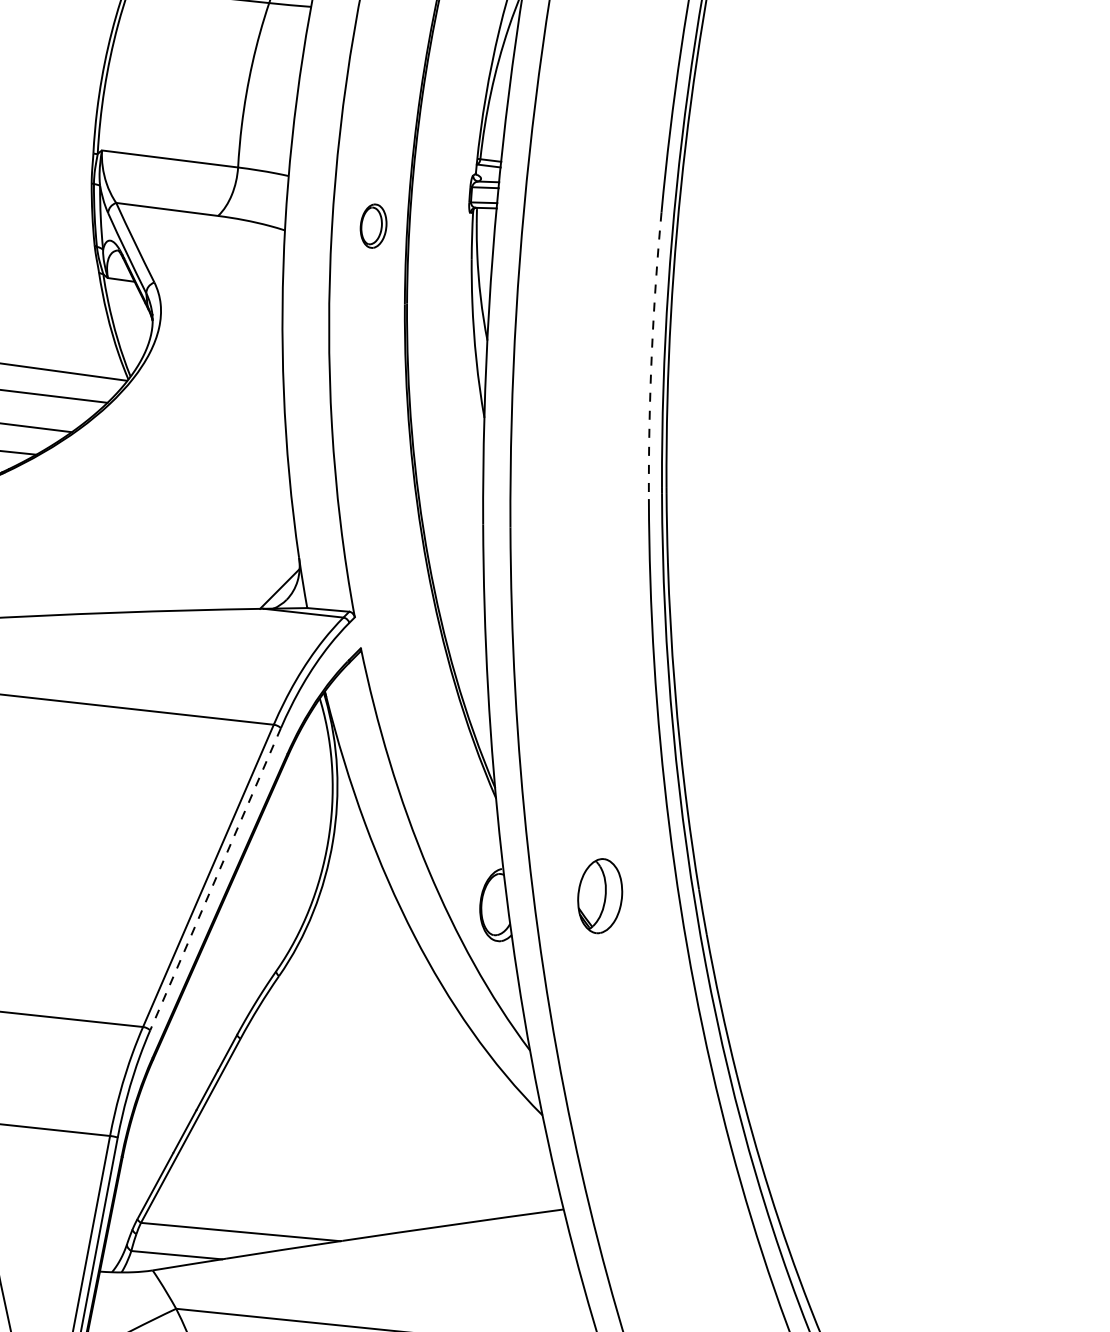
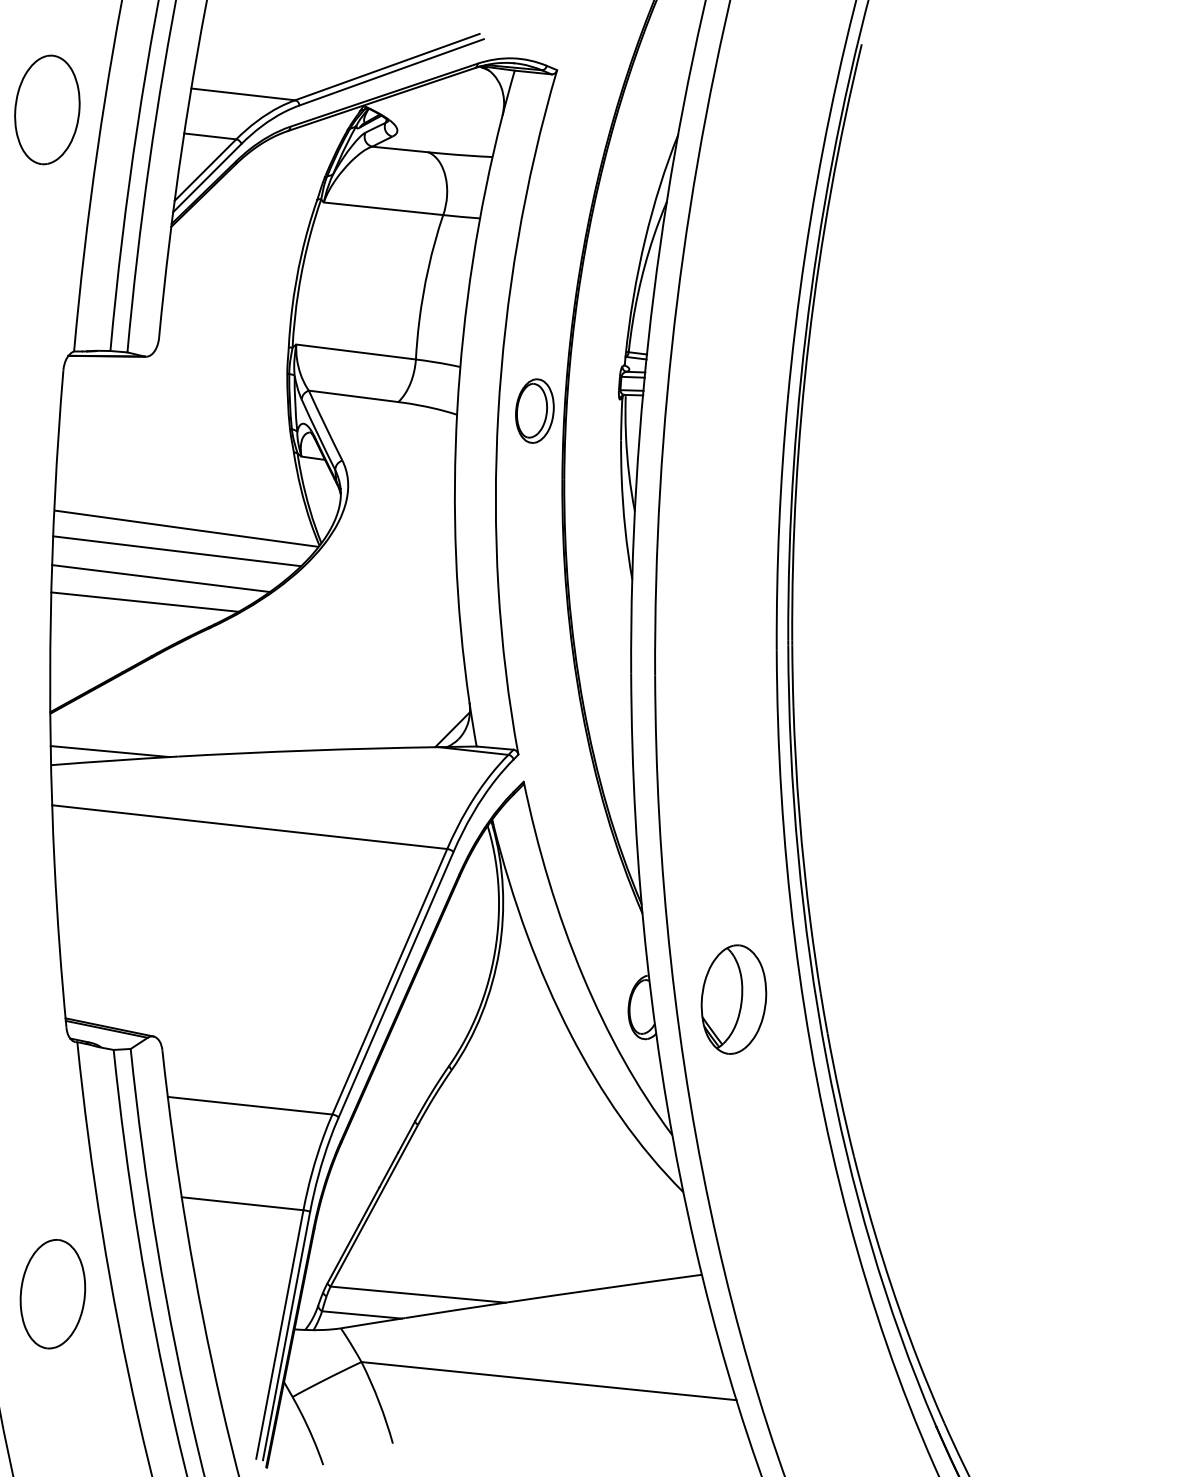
part: (373, 225) -> (534, 410), size x1.67
arc: (652, 355) -> (779, 524), dashed -> solid
line: (216, 878) -> (396, 984), dashed -> solid
part: (599, 896) -> (733, 999), size x1.67

